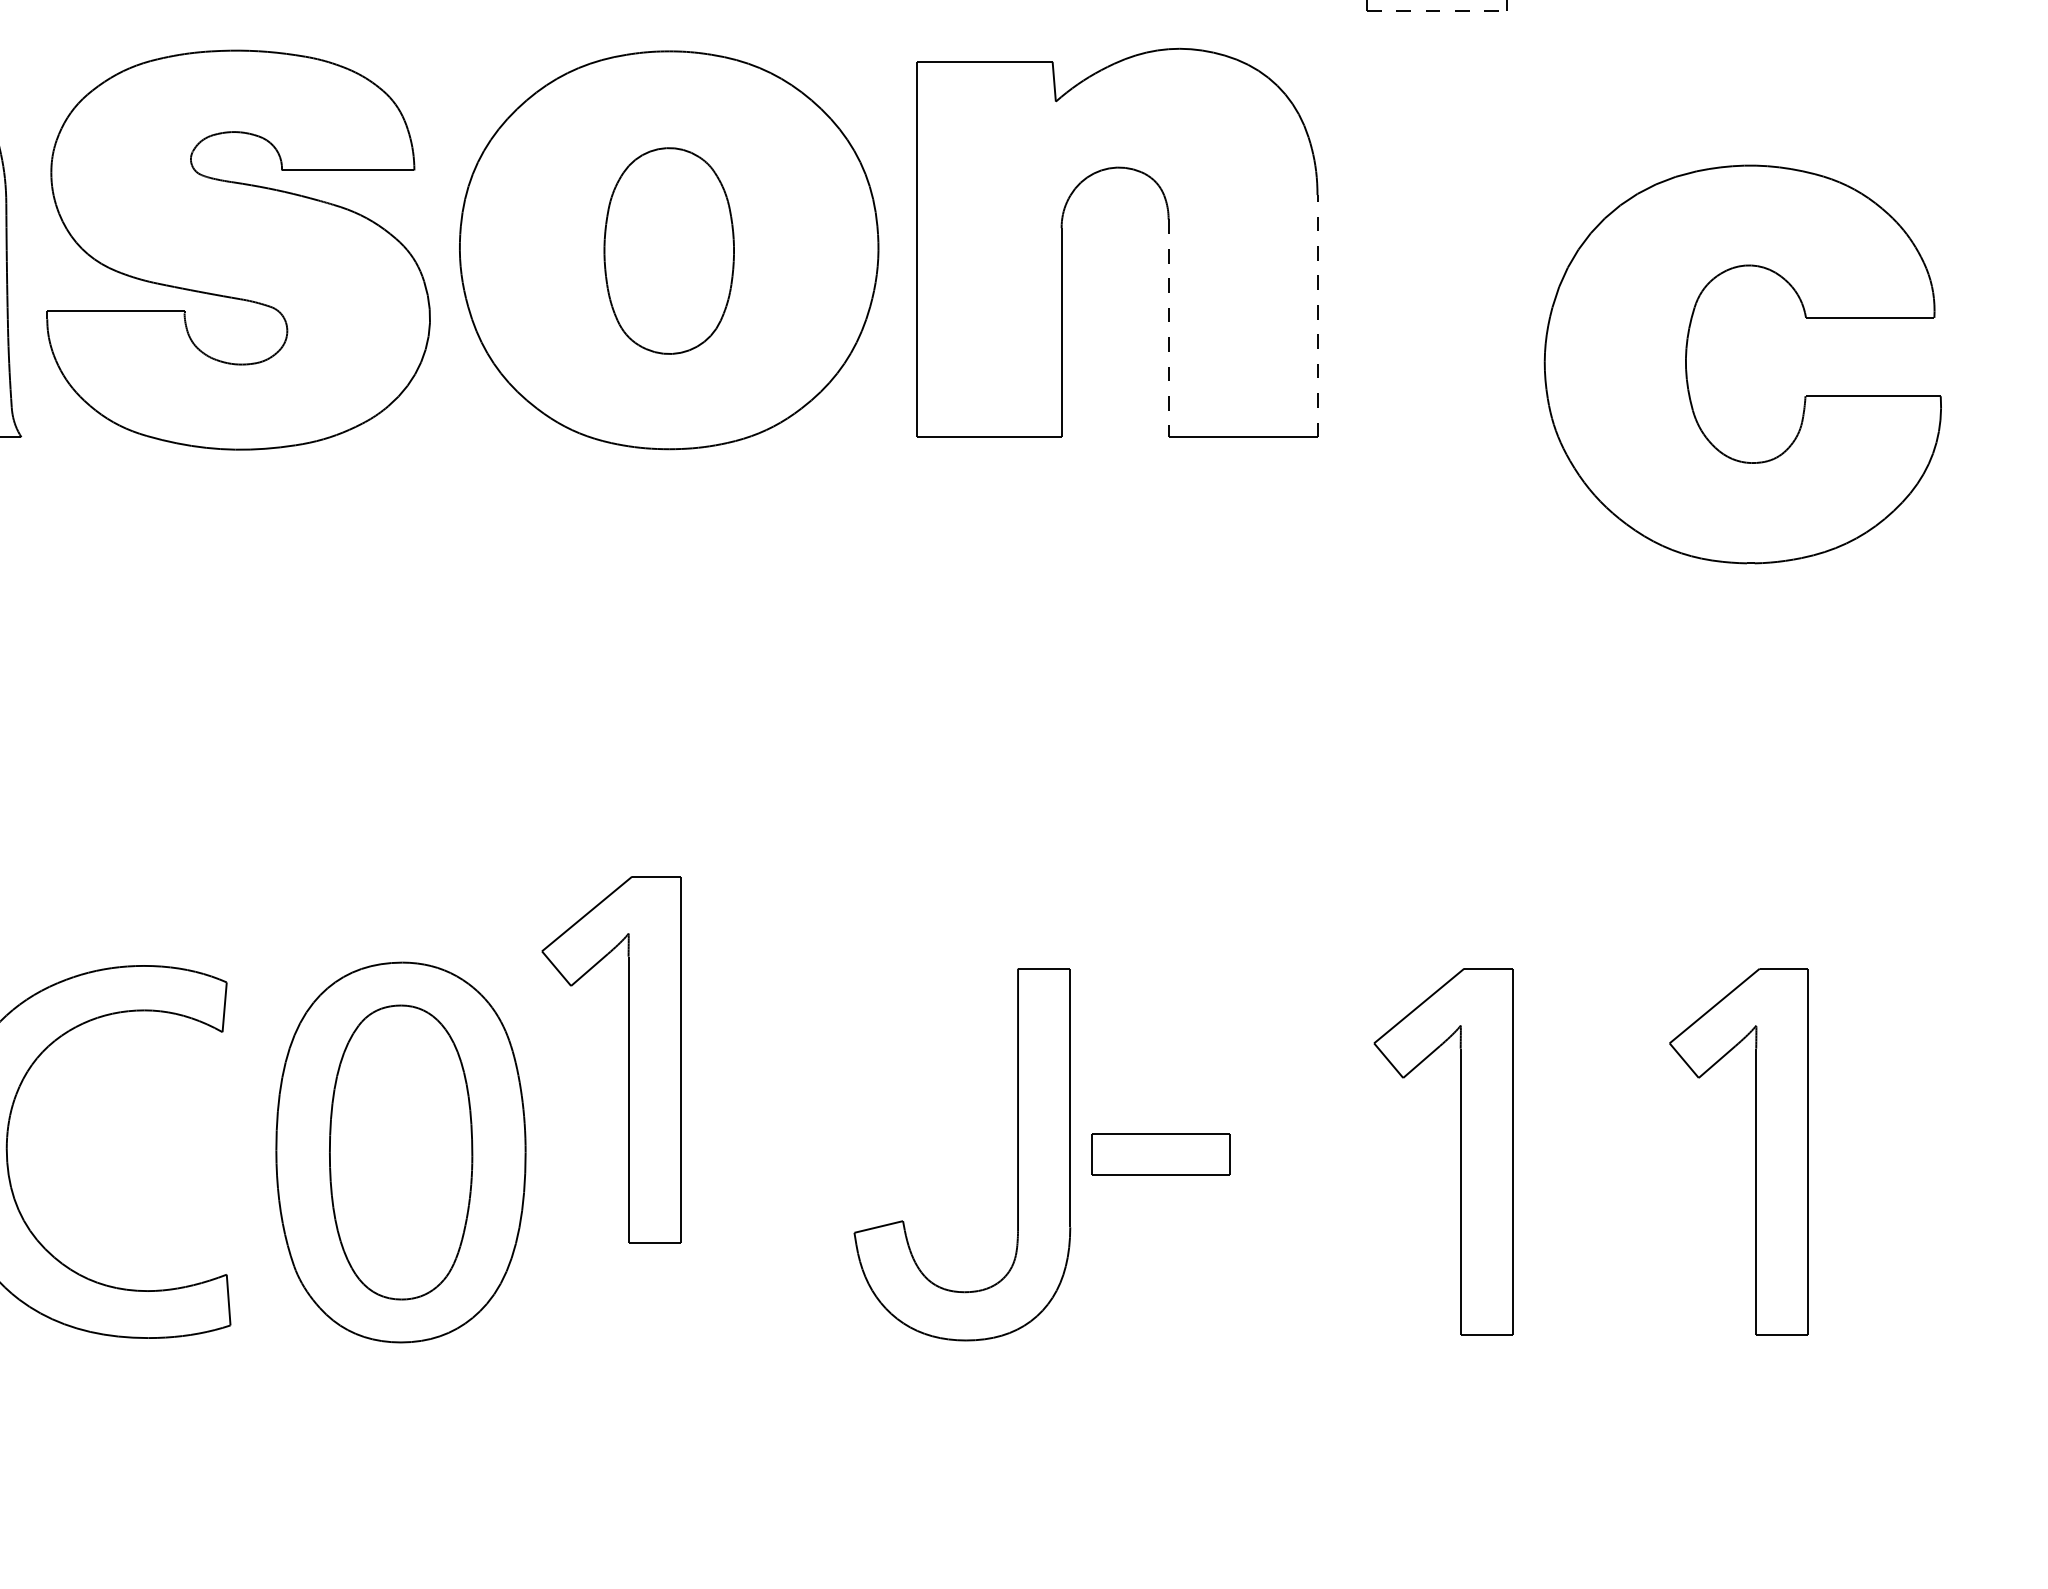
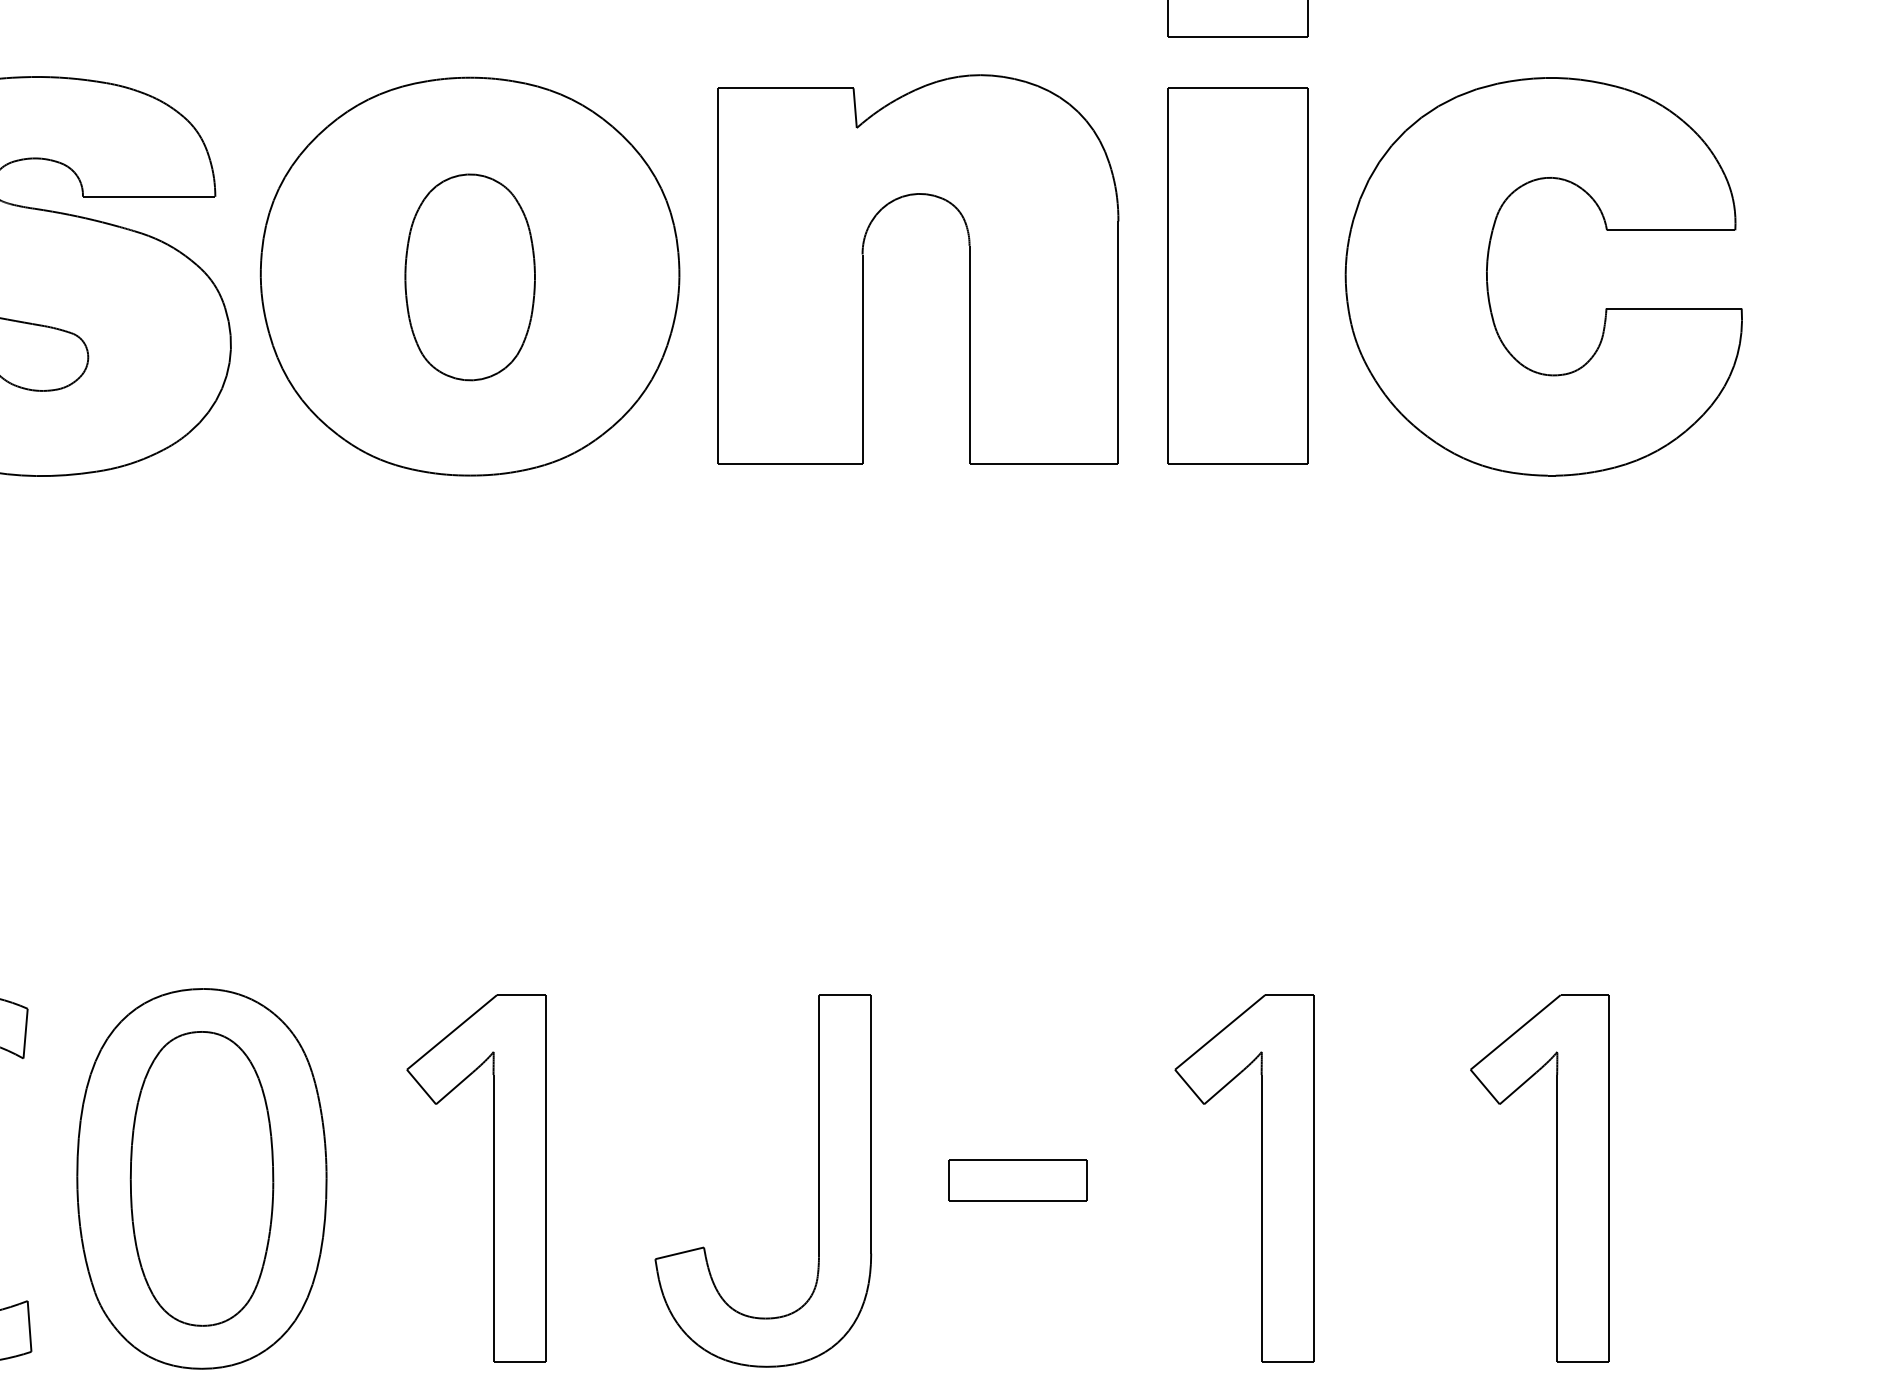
line: (1437, 11) -> (1238, 37), dashed -> solid
part: (1436, 249) -> (1237, 275), added
line: (1317, 315) -> (1118, 341), dashed -> solid
line: (1168, 328) -> (969, 354), dashed -> solid
part: (1687, 370) -> (1488, 282), moved
part: (628, 1059) -> (493, 1177), moved
part: (1160, 1154) -> (1017, 1180), moved

